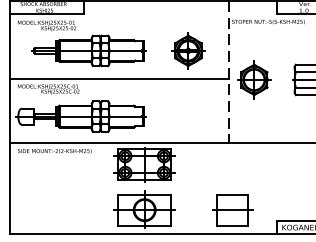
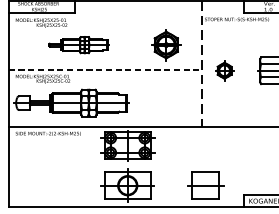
part: (88, 50) -> (78, 44), size x0.6
line: (119, 78) -> (105, 69), solid -> dashed
part: (254, 79) -> (224, 70), size x0.6

